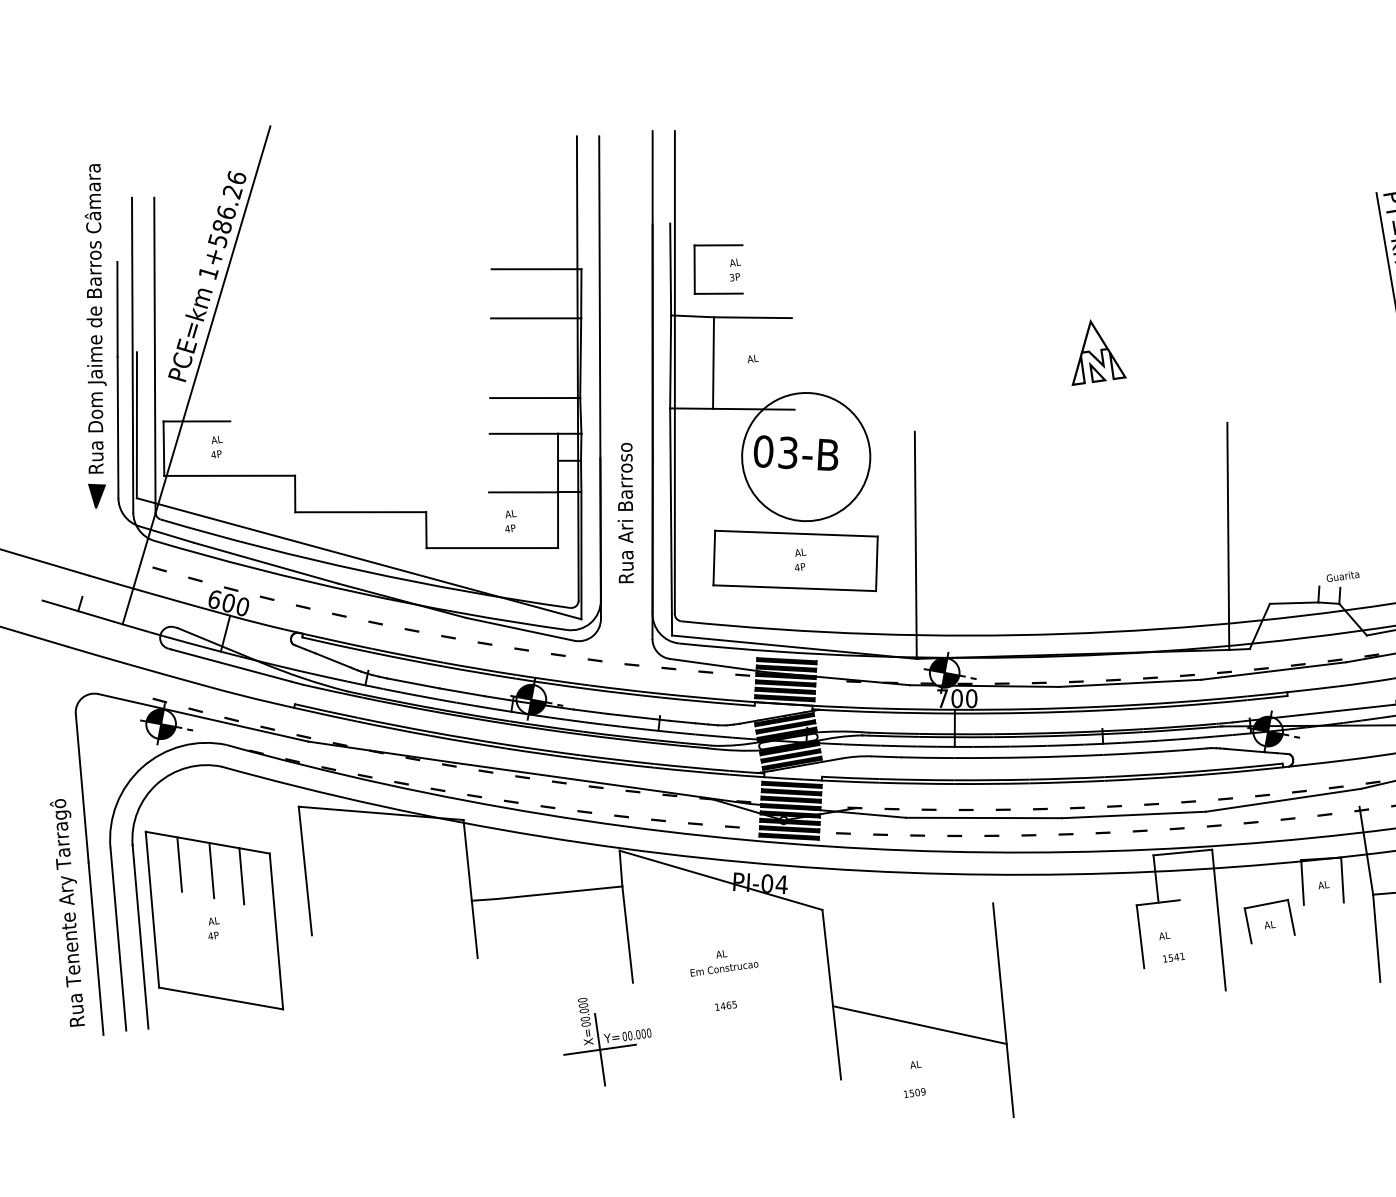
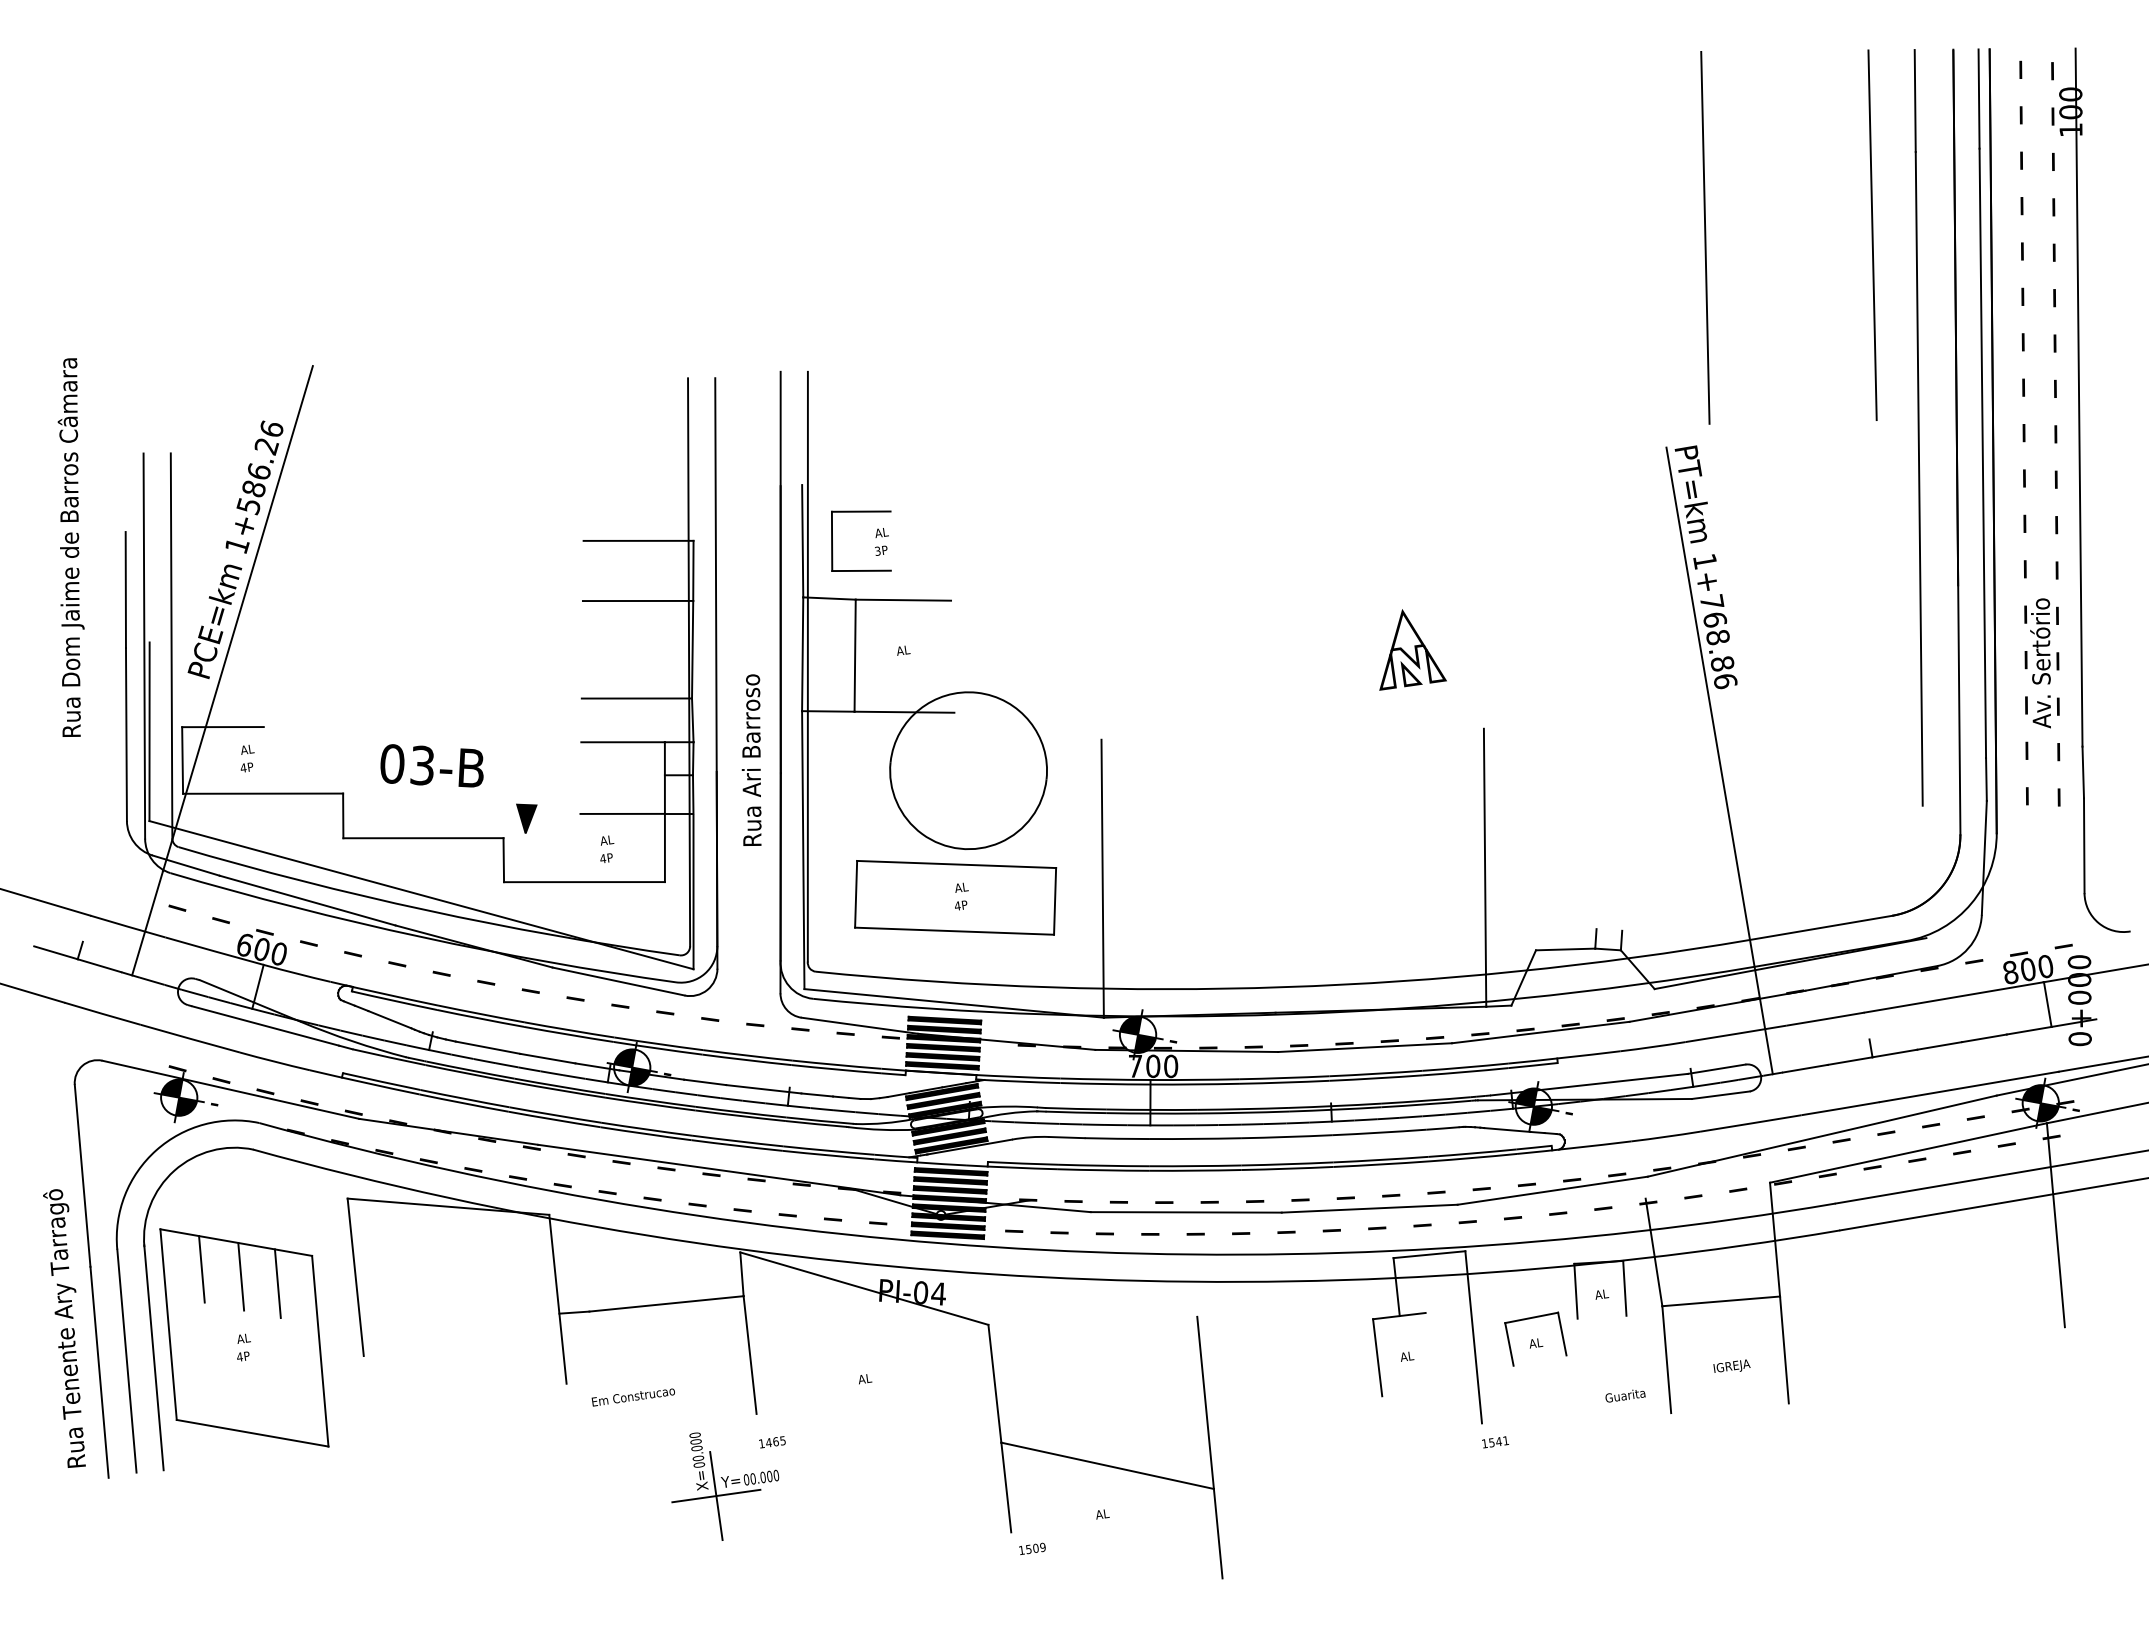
text: (95, 318) -> (70, 547), moved
part: (1098, 352) -> (1412, 649), moved
text: (795, 452) -> (431, 765), moved
part: (96, 496) -> (526, 818), moved
text: (625, 512) -> (751, 759), moved
text: (1343, 576) -> (1625, 1395), moved
text: (1173, 957) -> (1495, 1442), moved
text: (723, 969) -> (632, 1397), moved
text: (726, 1006) -> (772, 1442), moved
text: (914, 1092) -> (1032, 1548), moved

